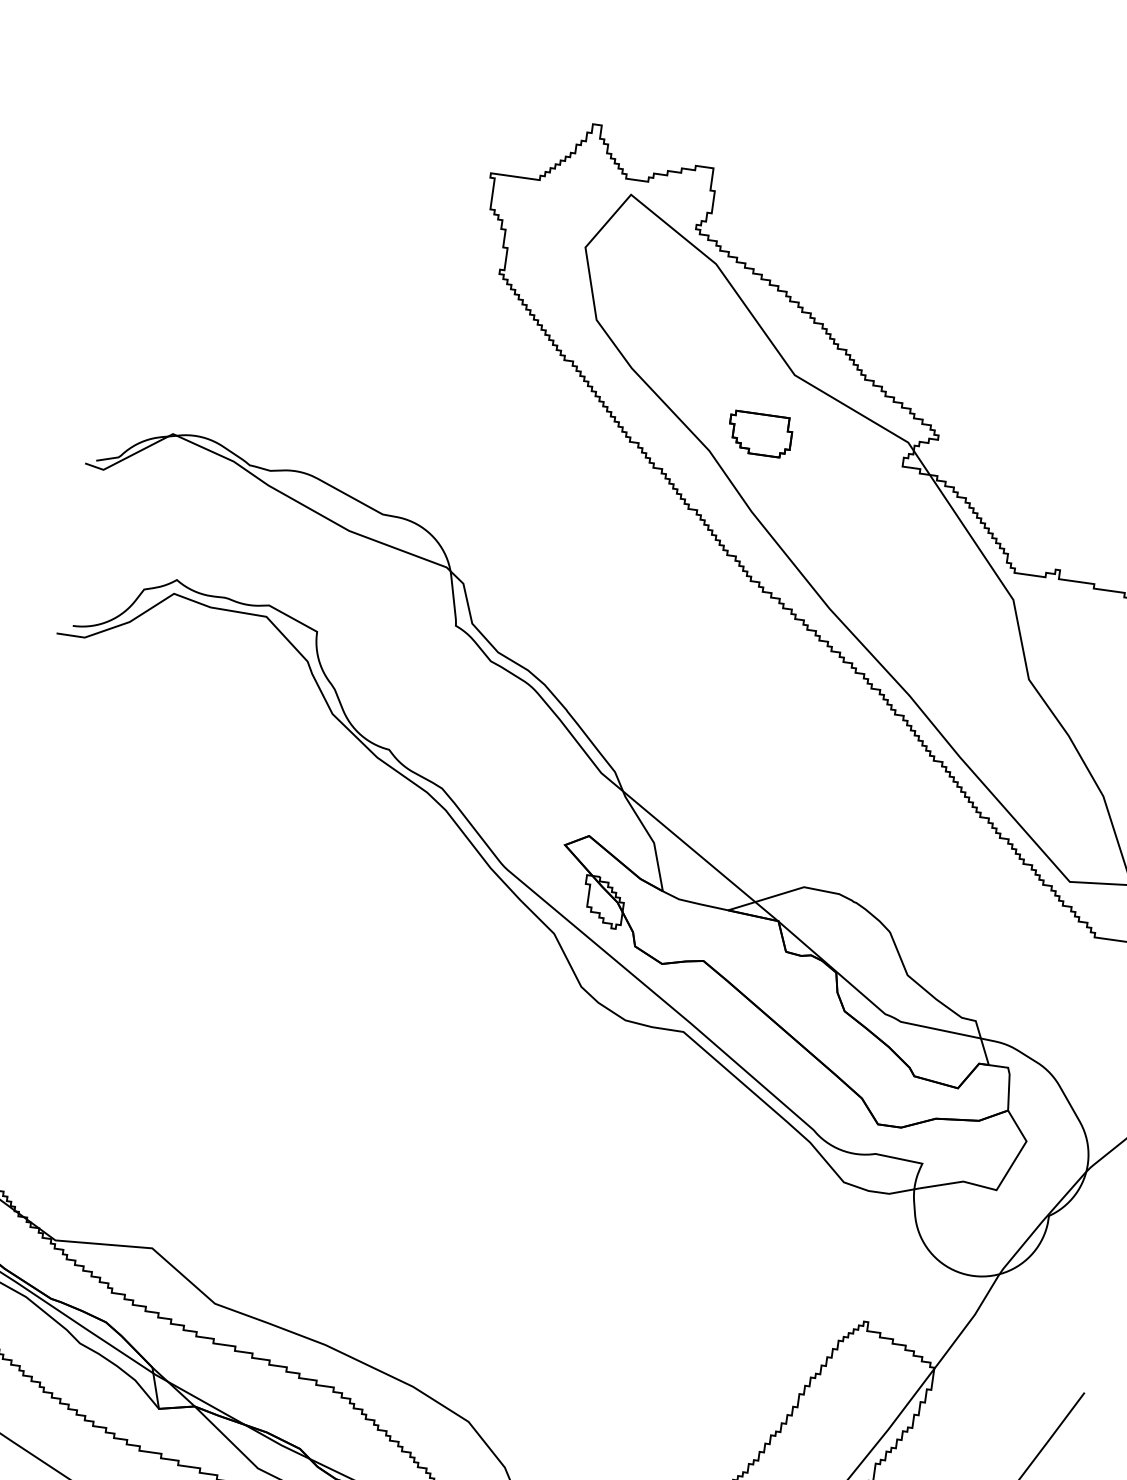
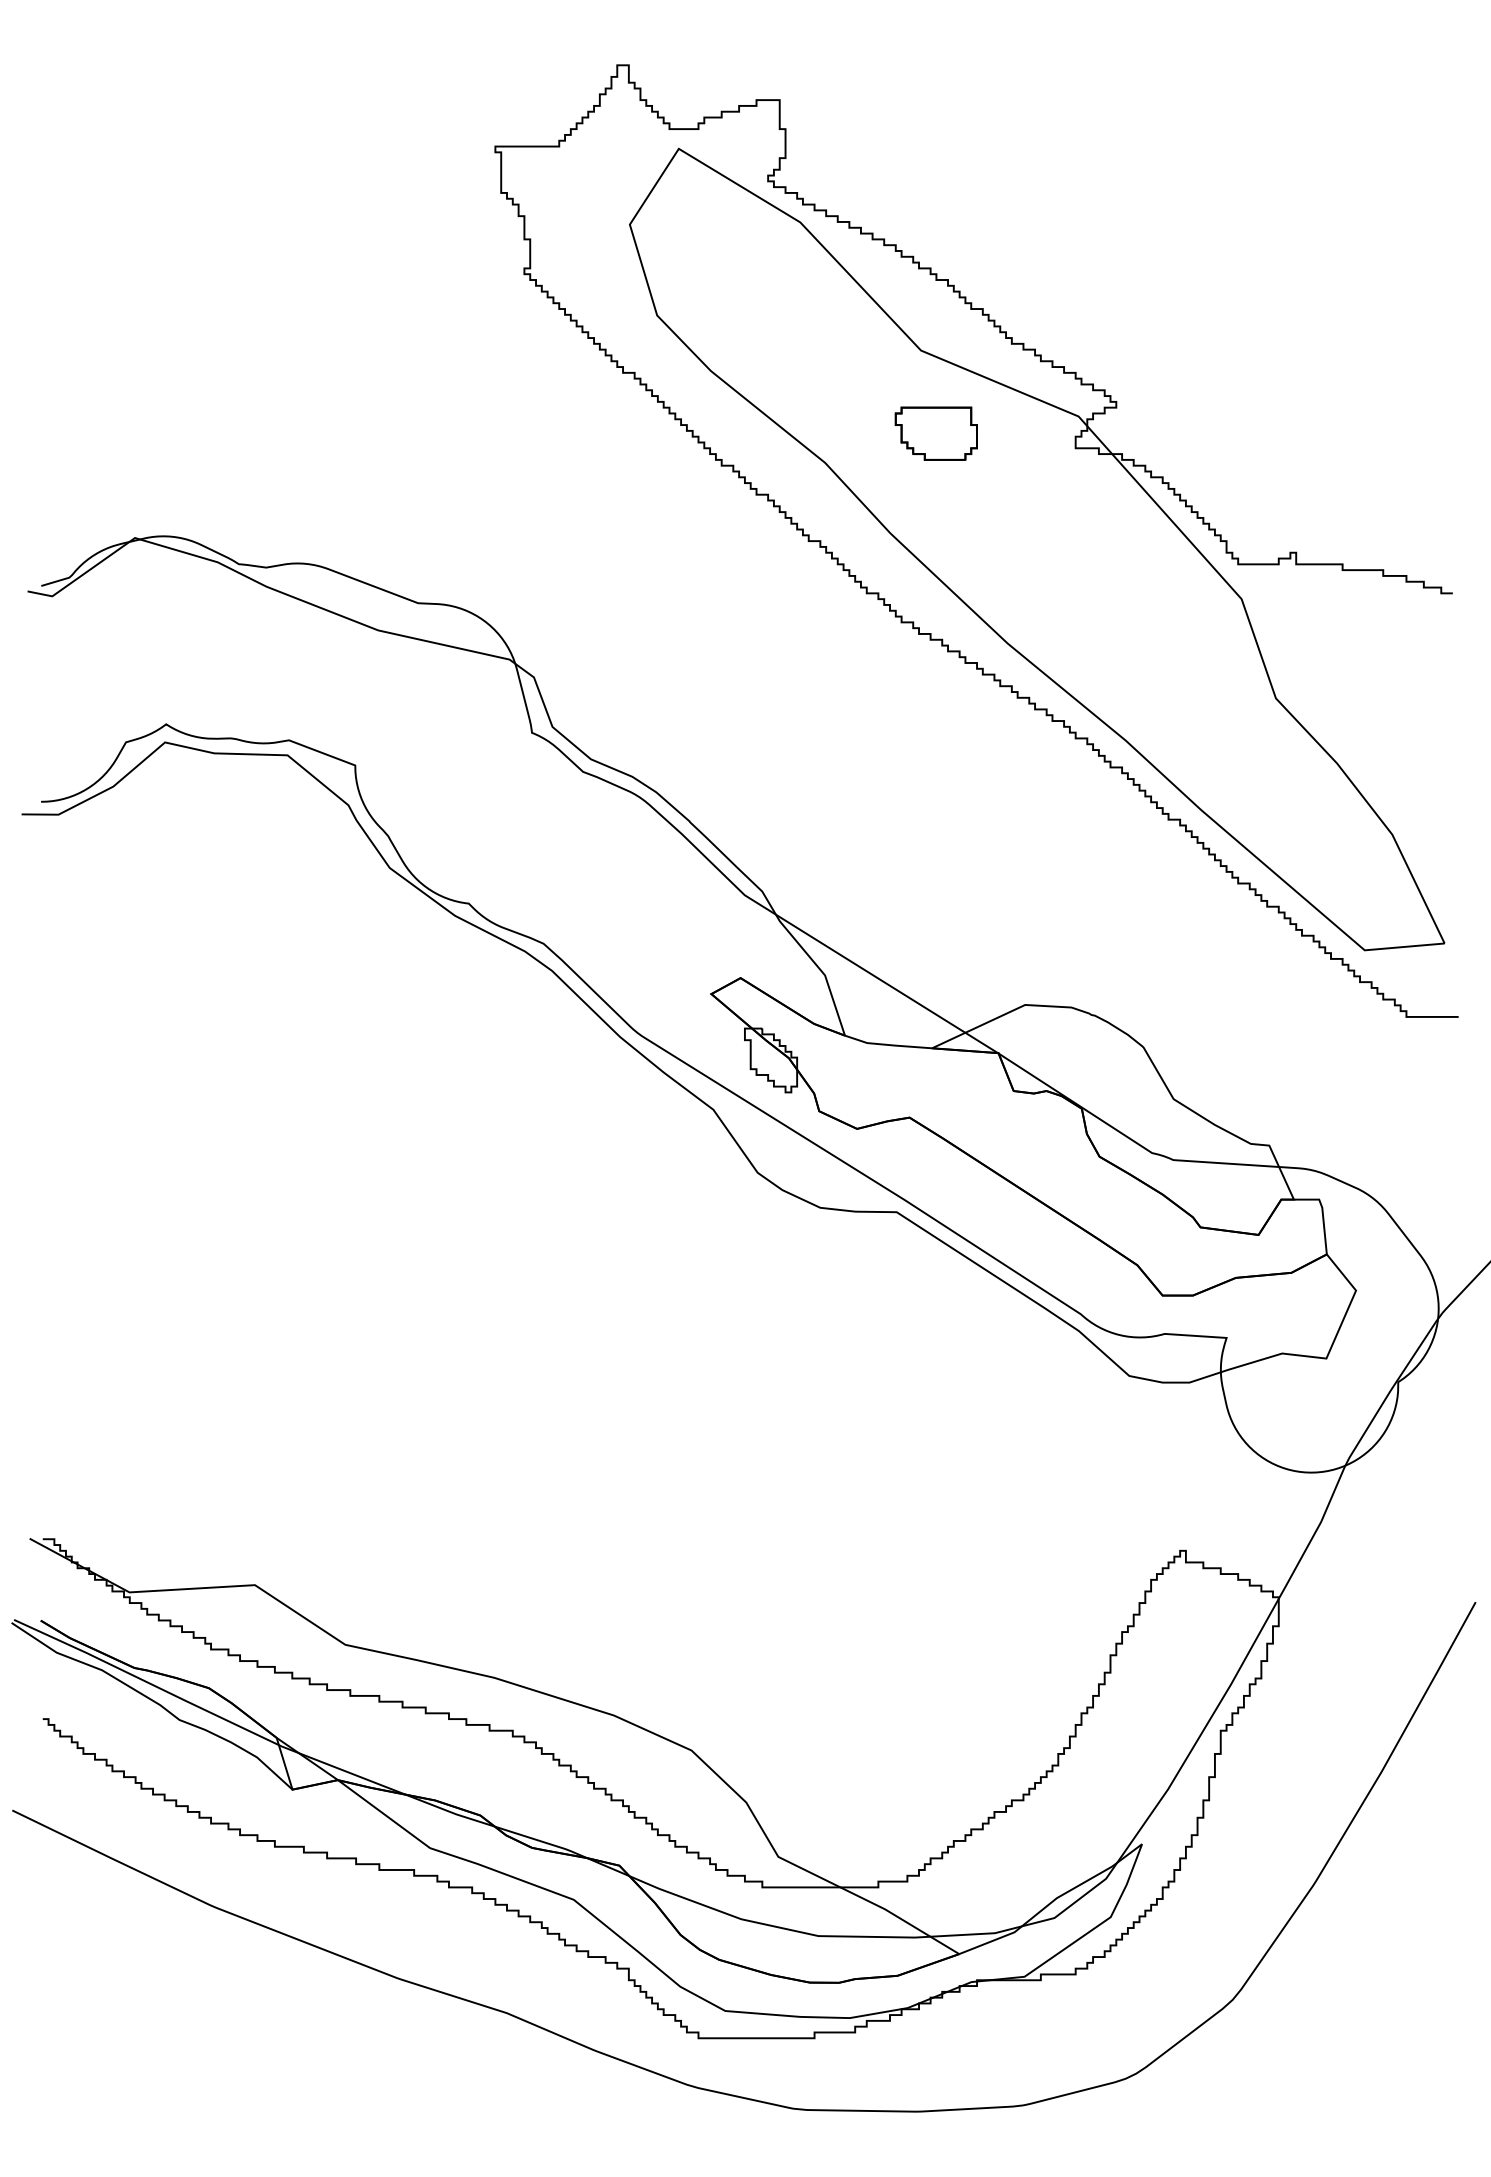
part: (759, 434) -> (935, 433), moved

